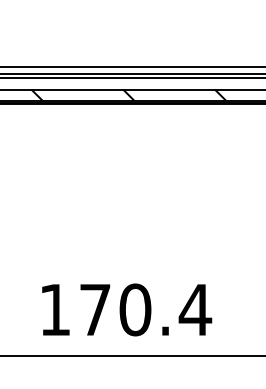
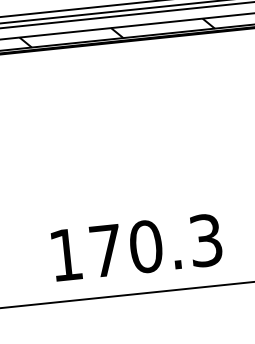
text: (195, 309) -> (205, 240), 170.4 -> 170.3

